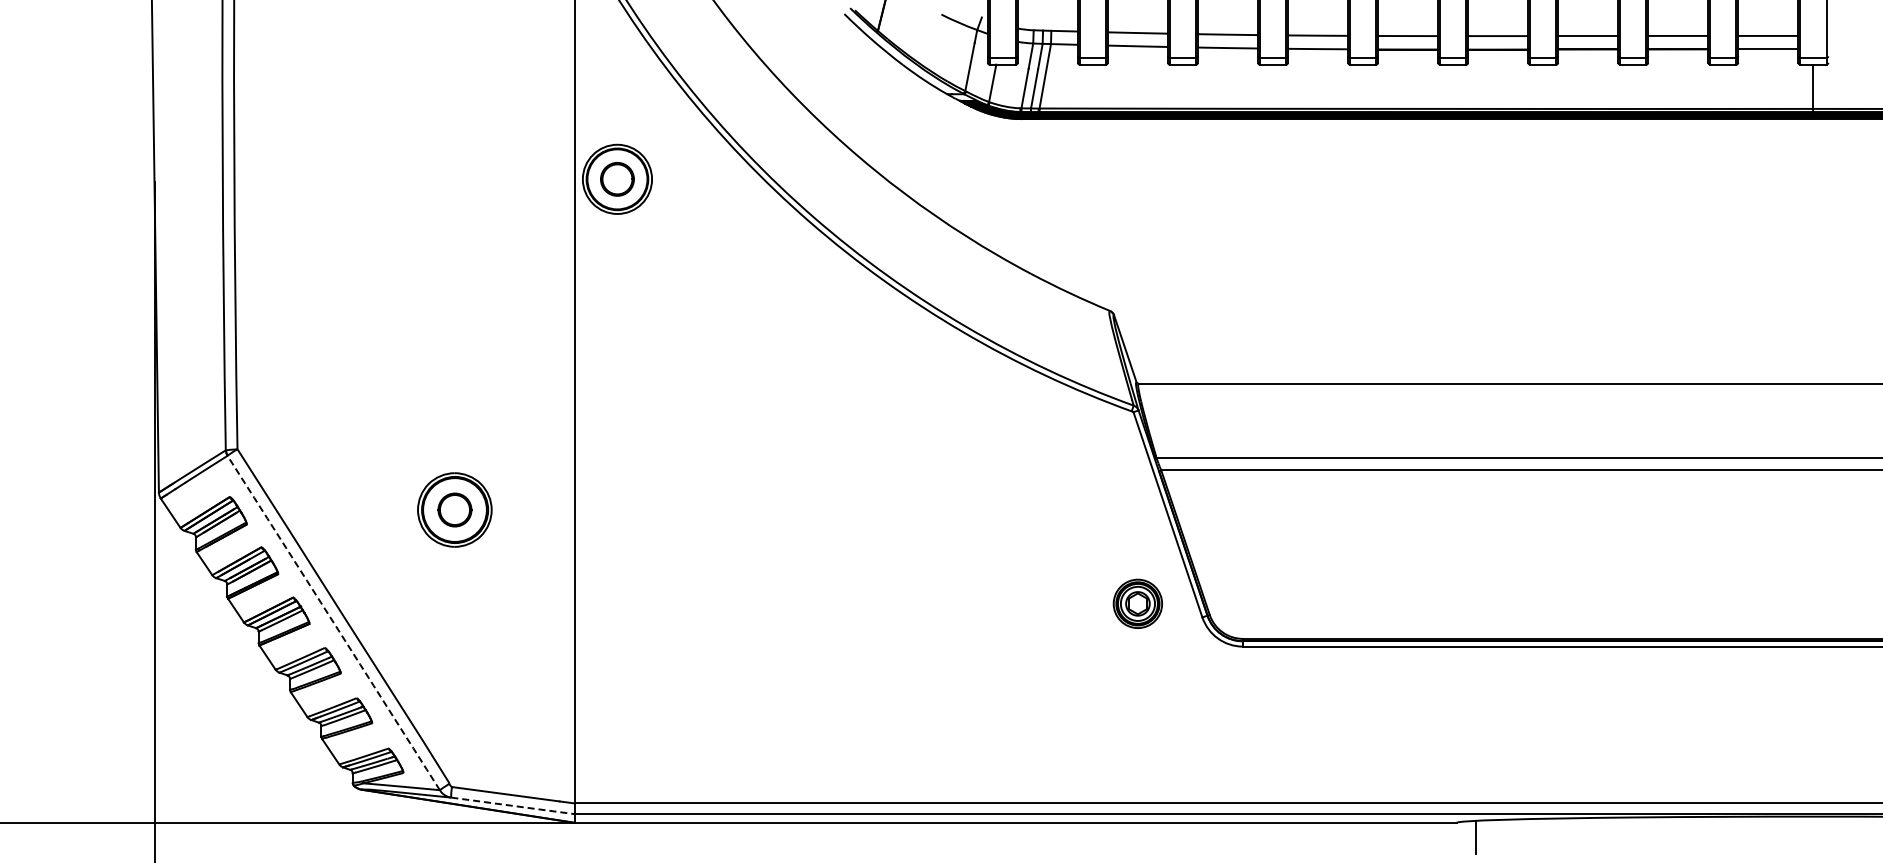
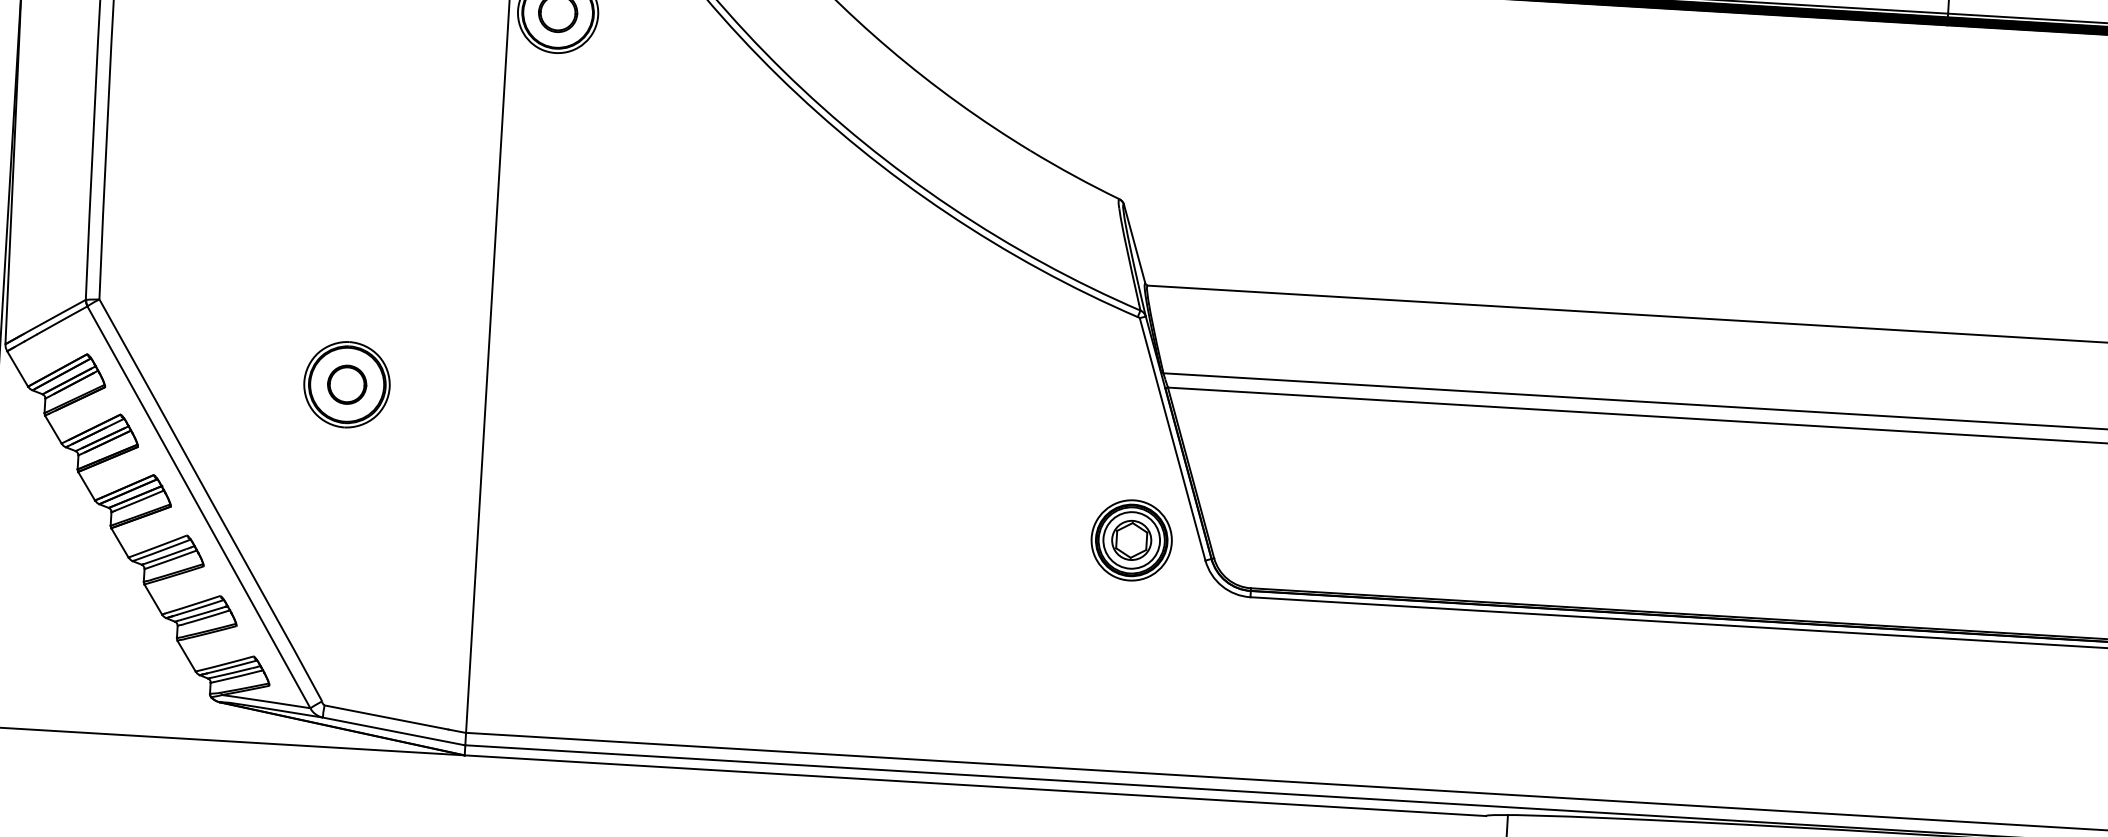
part: (1137, 603) -> (1131, 540), size x1.43
arc: (333, 622) -> (198, 506), dashed -> solid
line: (513, 805) -> (394, 731), dashed -> solid

